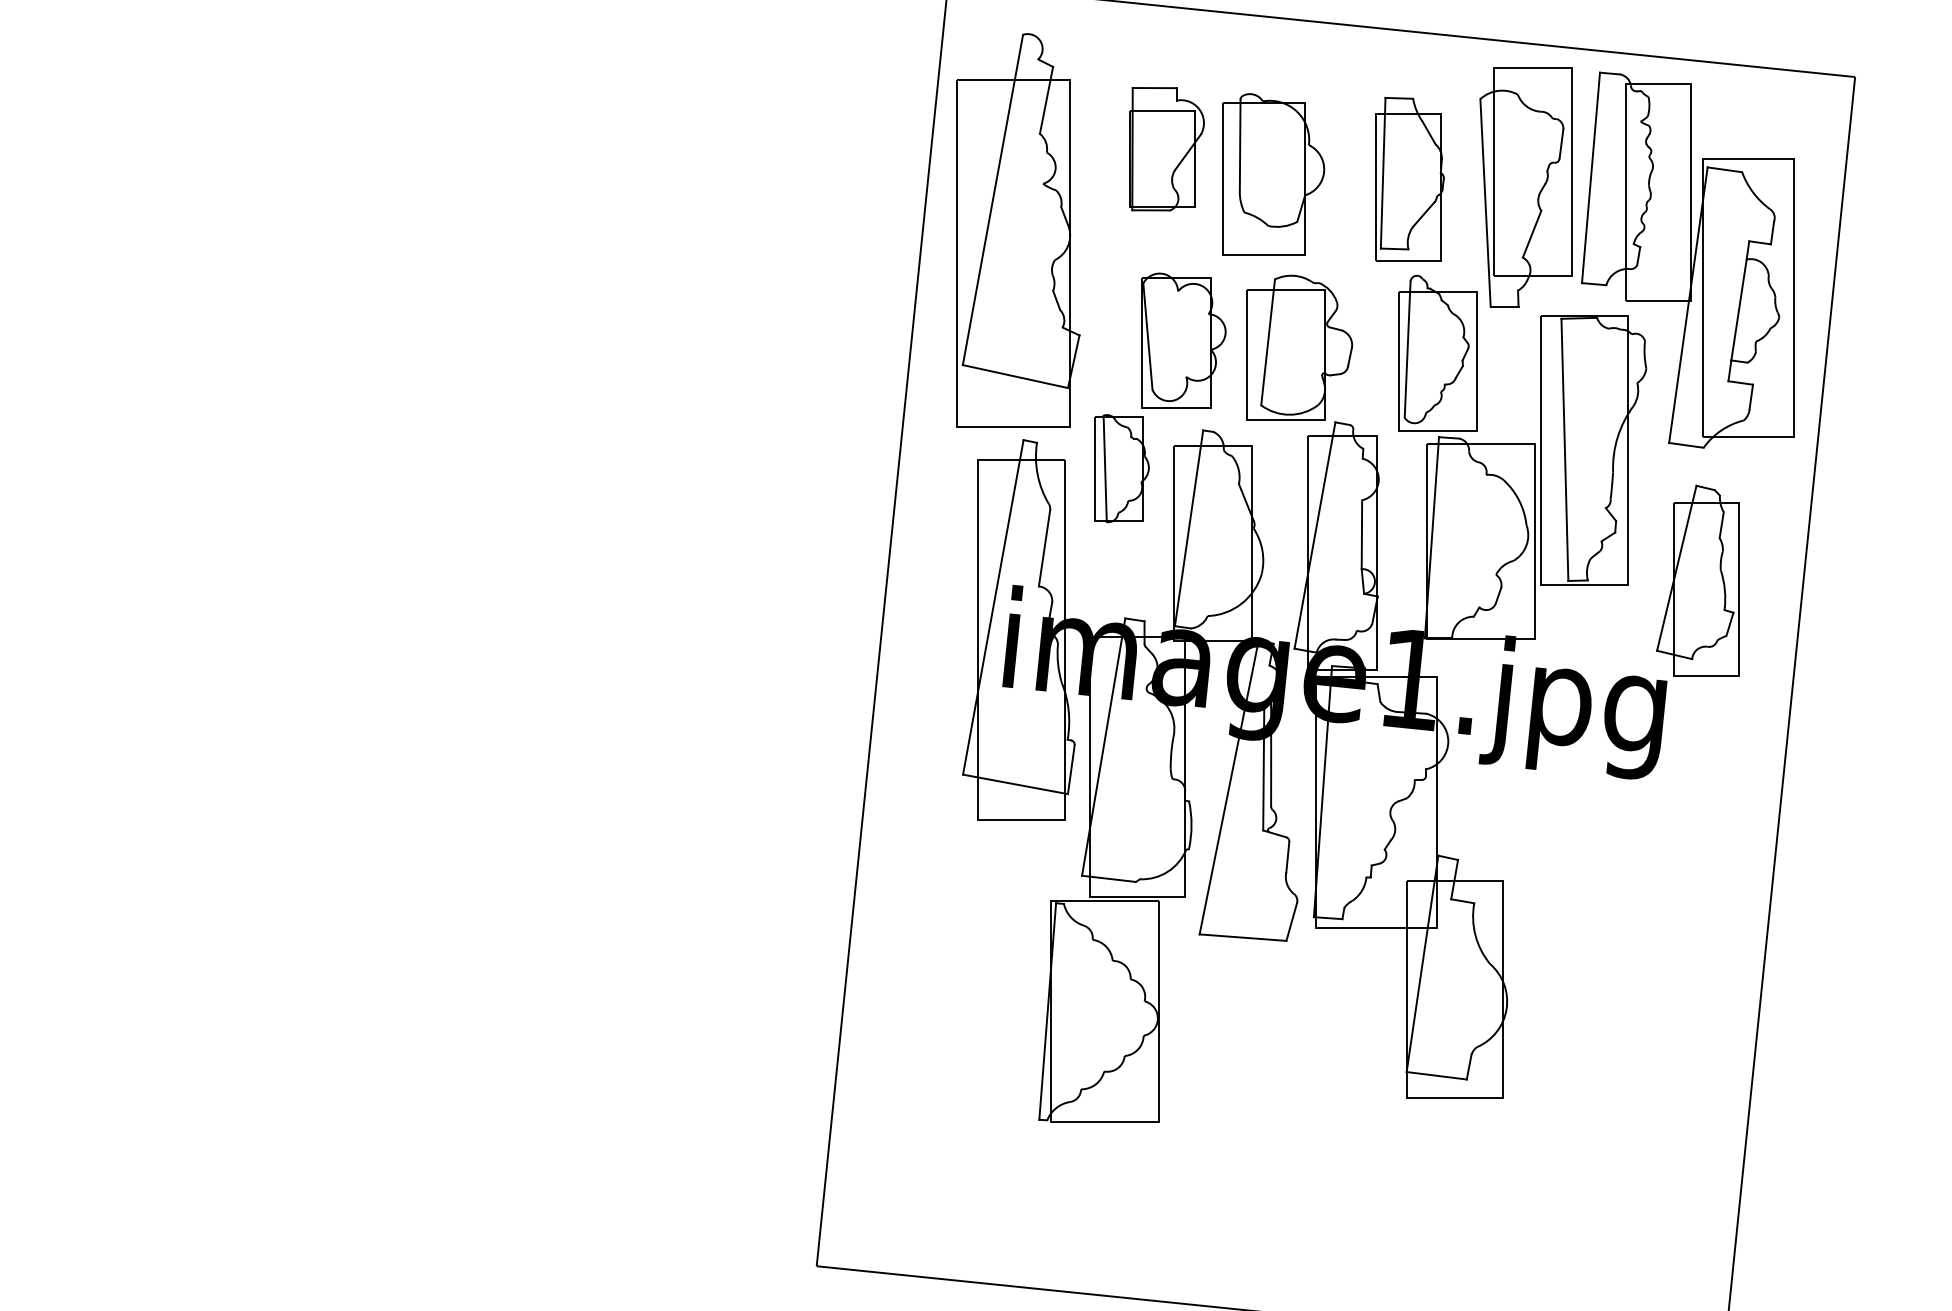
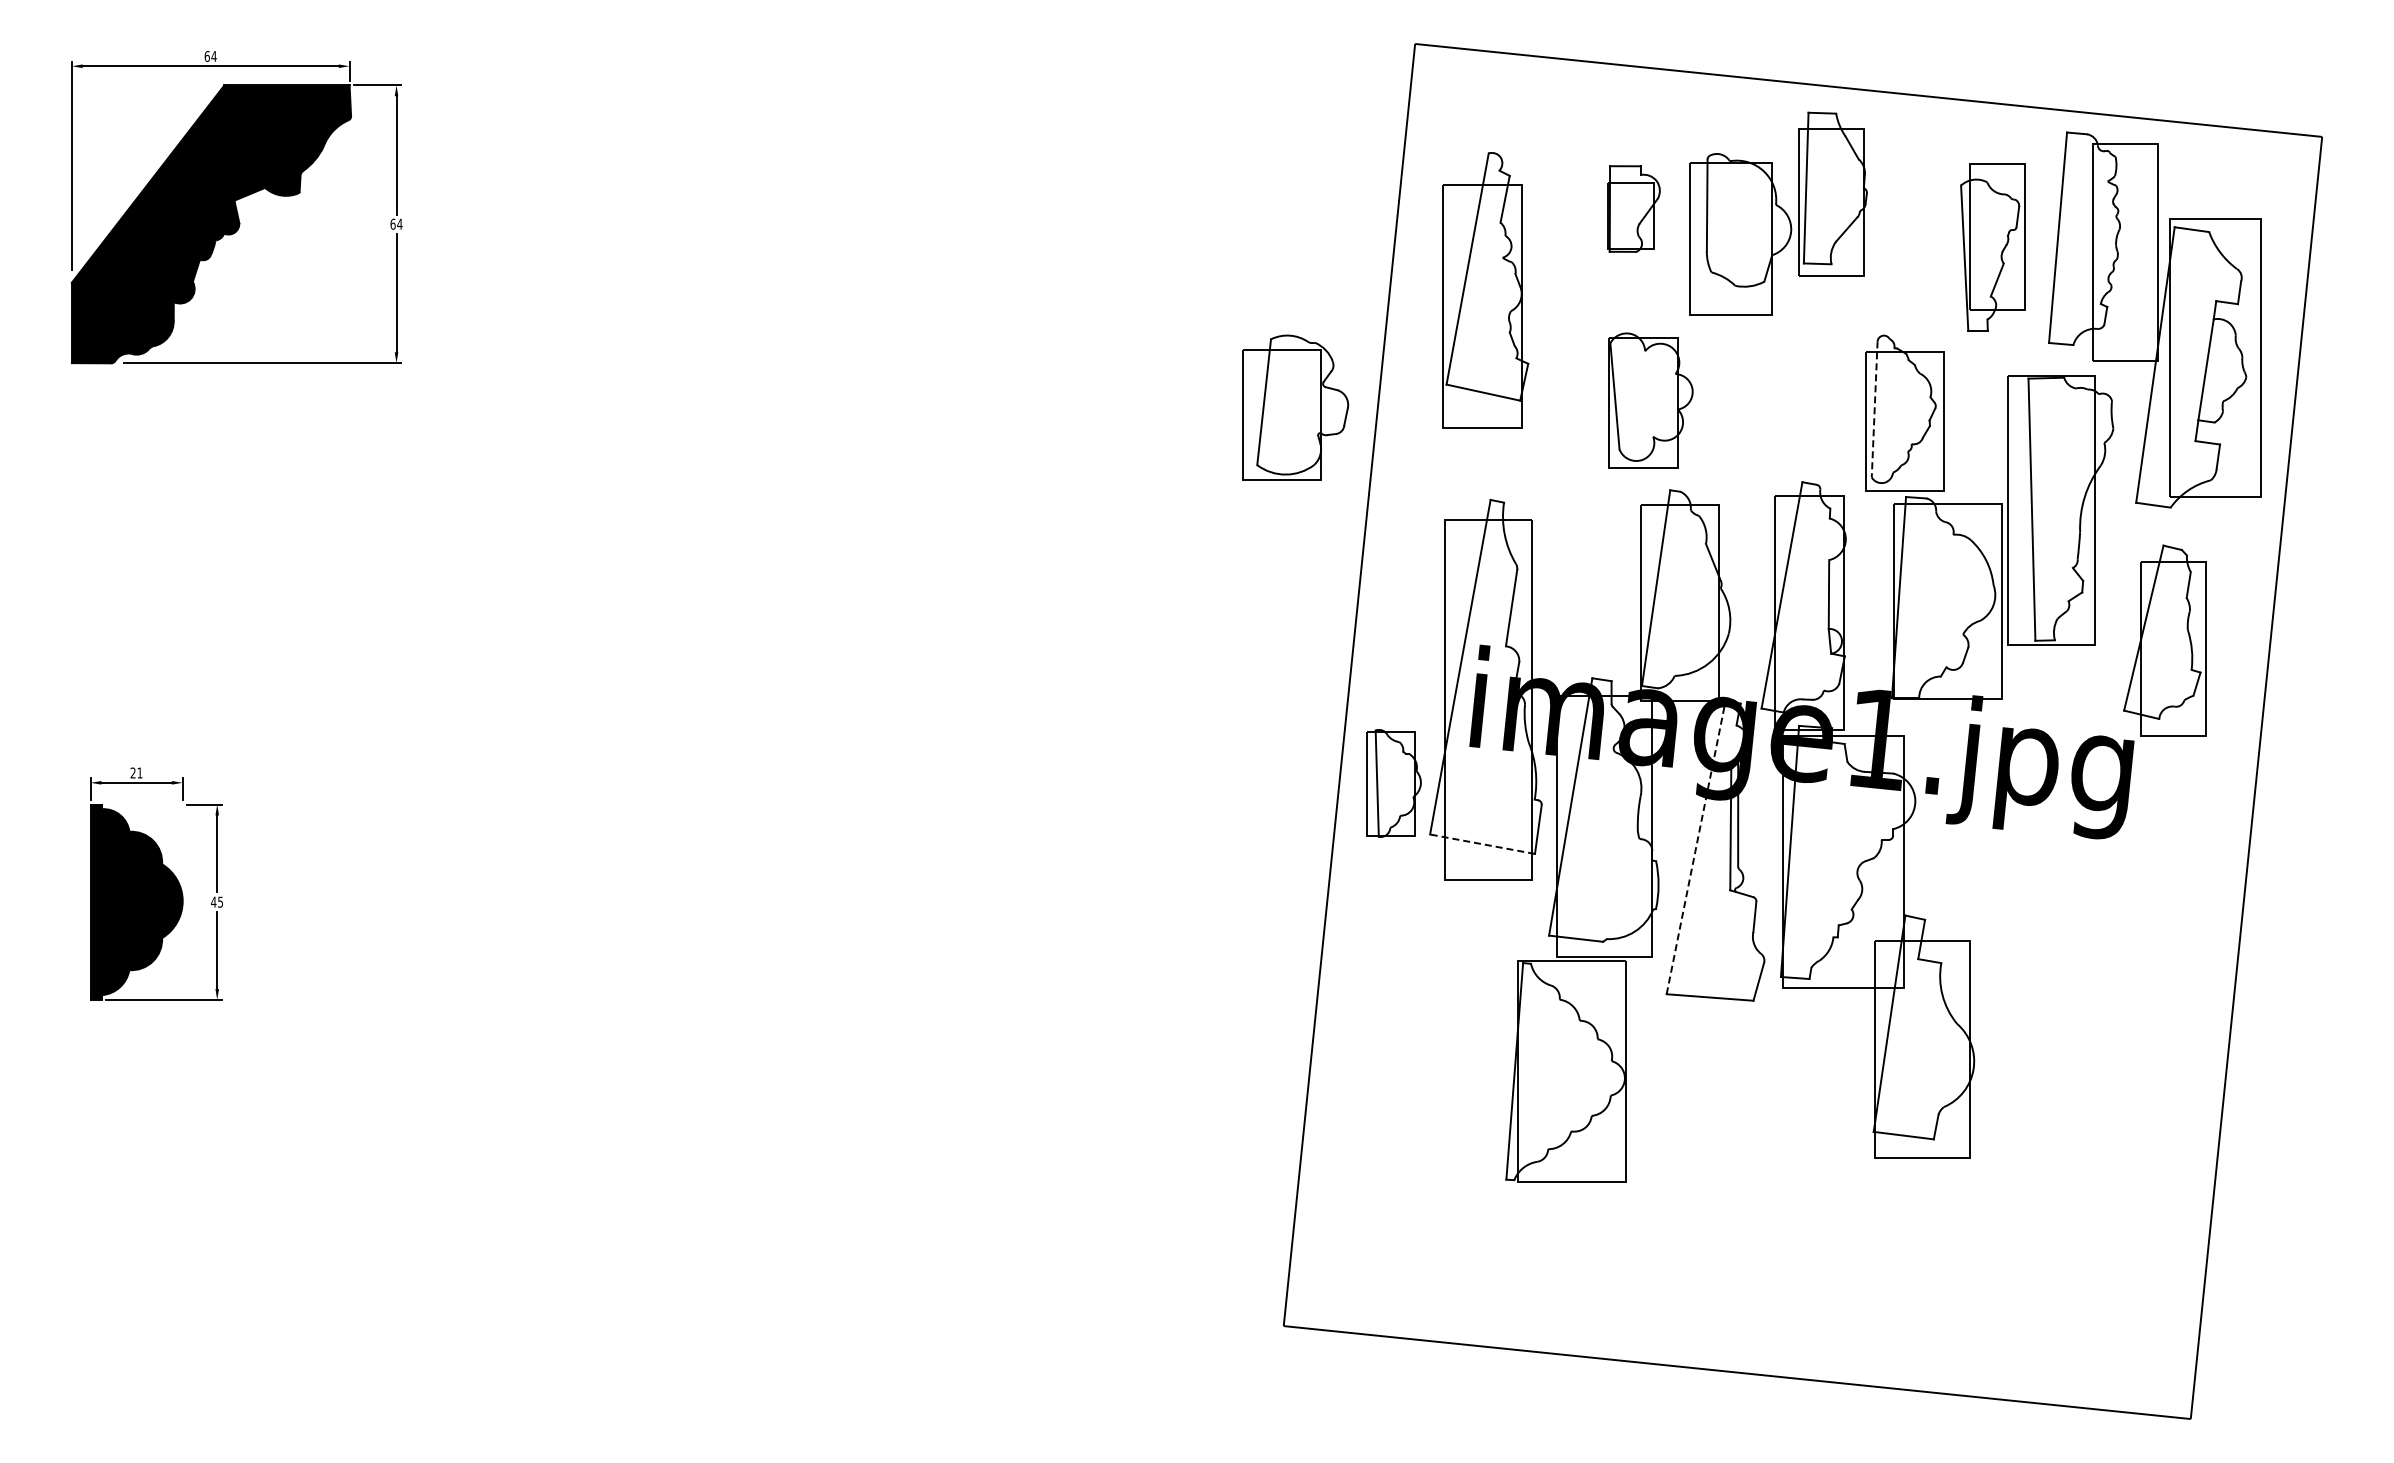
part: (1166, 148) -> (1633, 208), size x0.7
part: (1409, 178) -> (1832, 193), moved
part: (1525, 187) -> (1992, 247), size x0.7
part: (1018, 230) -> (1485, 290), size x0.7
part: (1299, 347) -> (1295, 407), moved
line: (1407, 349) -> (1874, 409), solid -> dashed
part: (1121, 468) -> (1393, 783), moved
line: (1015, 784) -> (1482, 844), solid -> dashed
line: (1229, 786) -> (1696, 846), solid -> dashed

